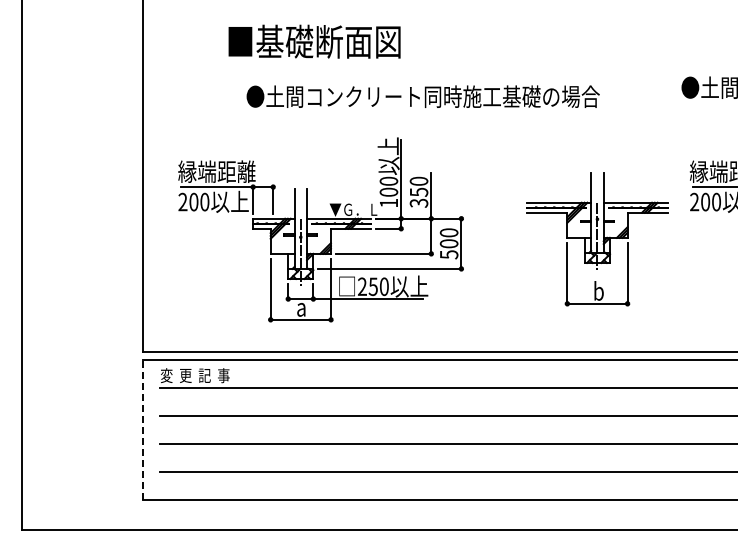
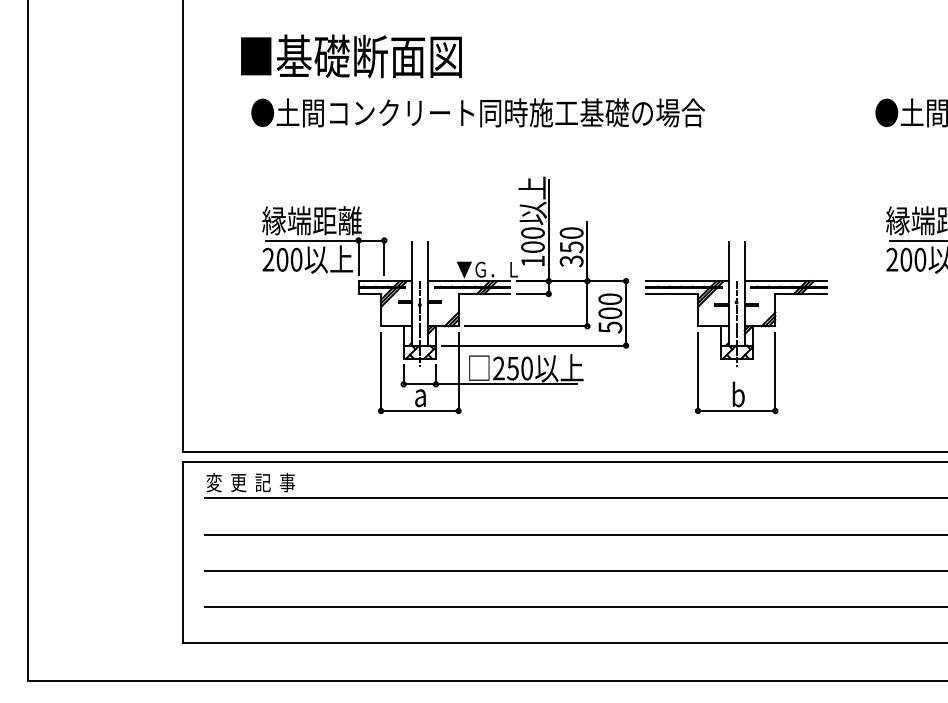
text: (314, 41) -> (351, 56), moved
text: (422, 96) -> (477, 112), moved
part: (320, 229) -> (445, 294), moved
part: (597, 239) -> (736, 328), moved
line: (142, 429) -> (183, 551), dashed -> solid

